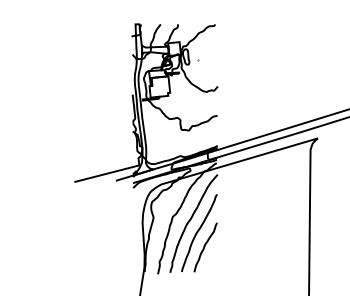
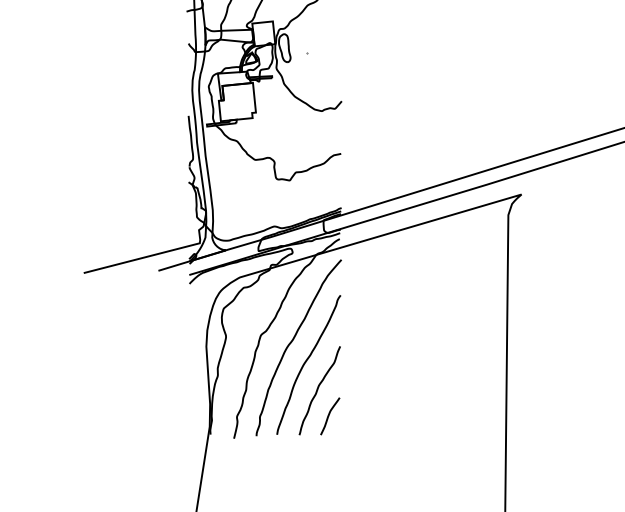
curve: (211, 261) -> (330, 415), added

